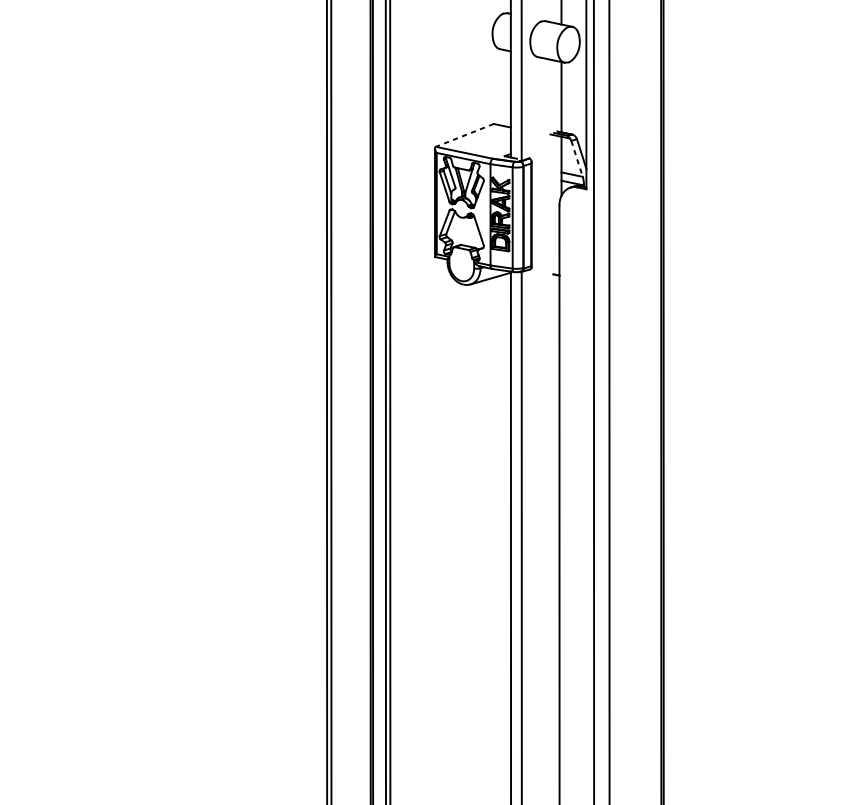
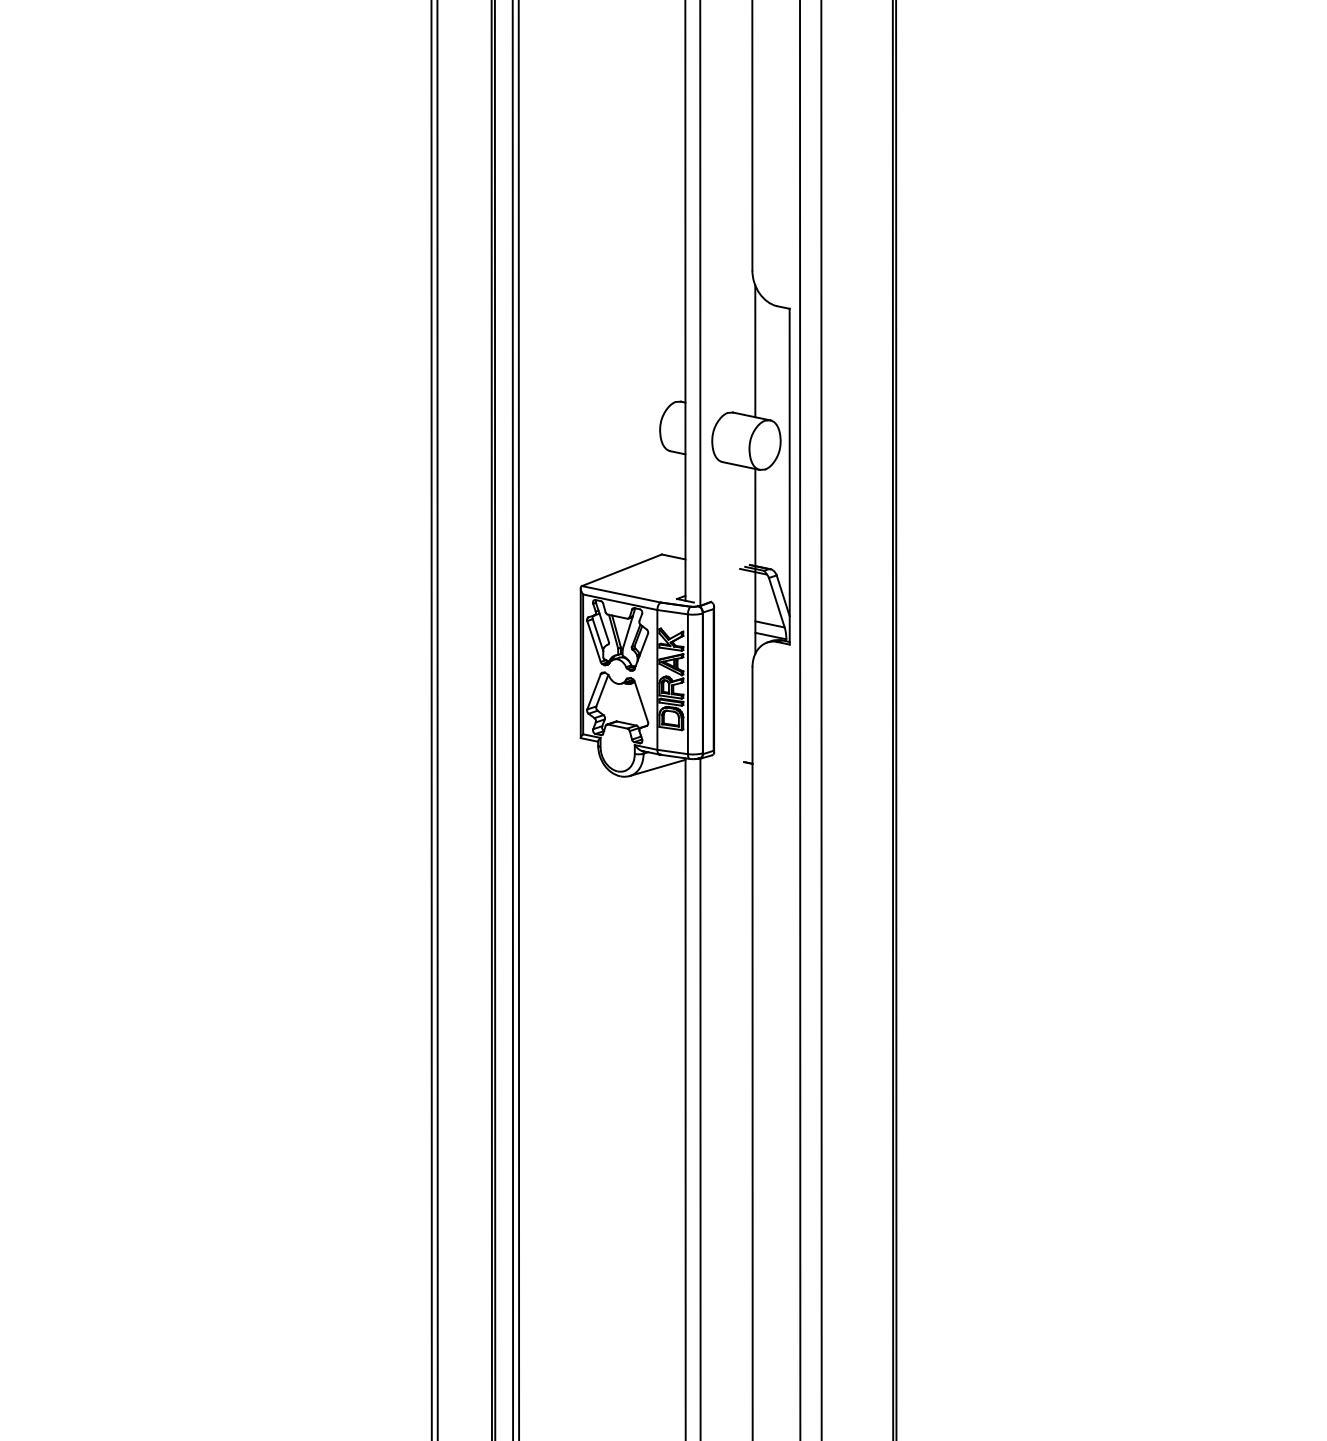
line: (464, 135) -> (621, 570), dashed -> solid
line: (576, 158) -> (776, 602), dashed -> solid

